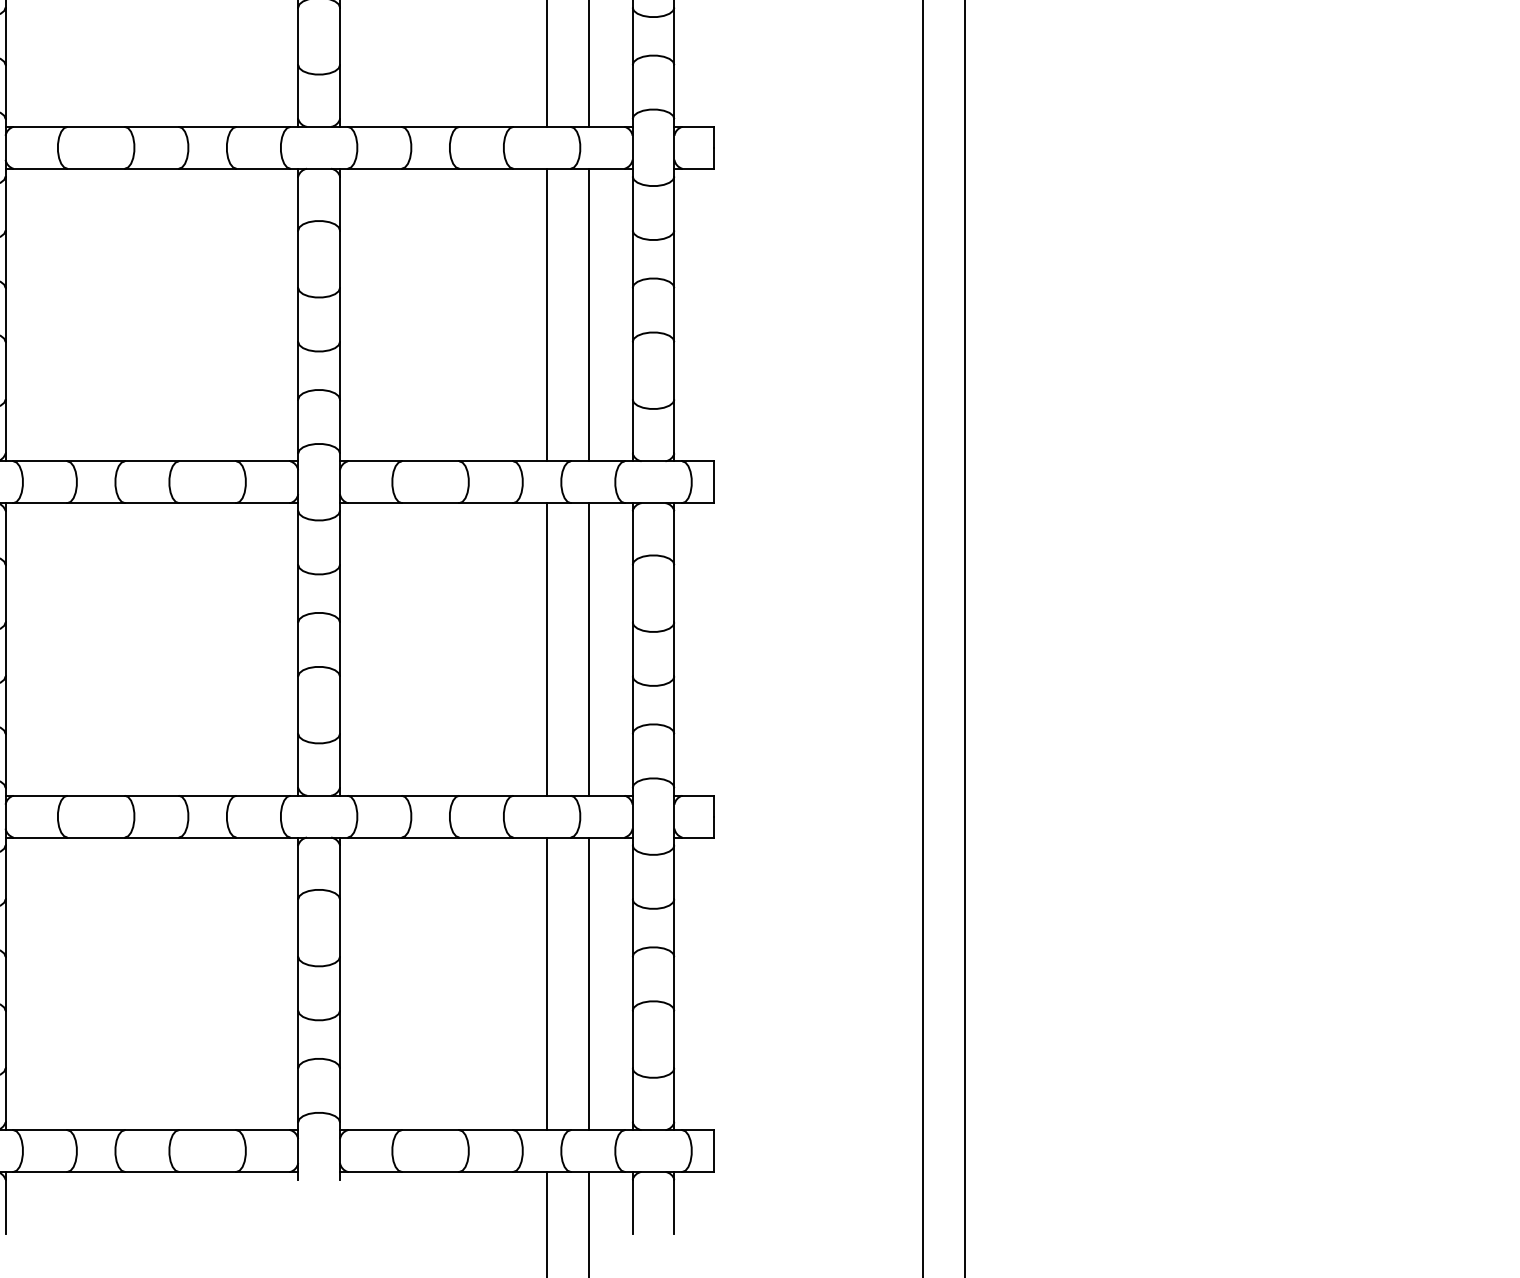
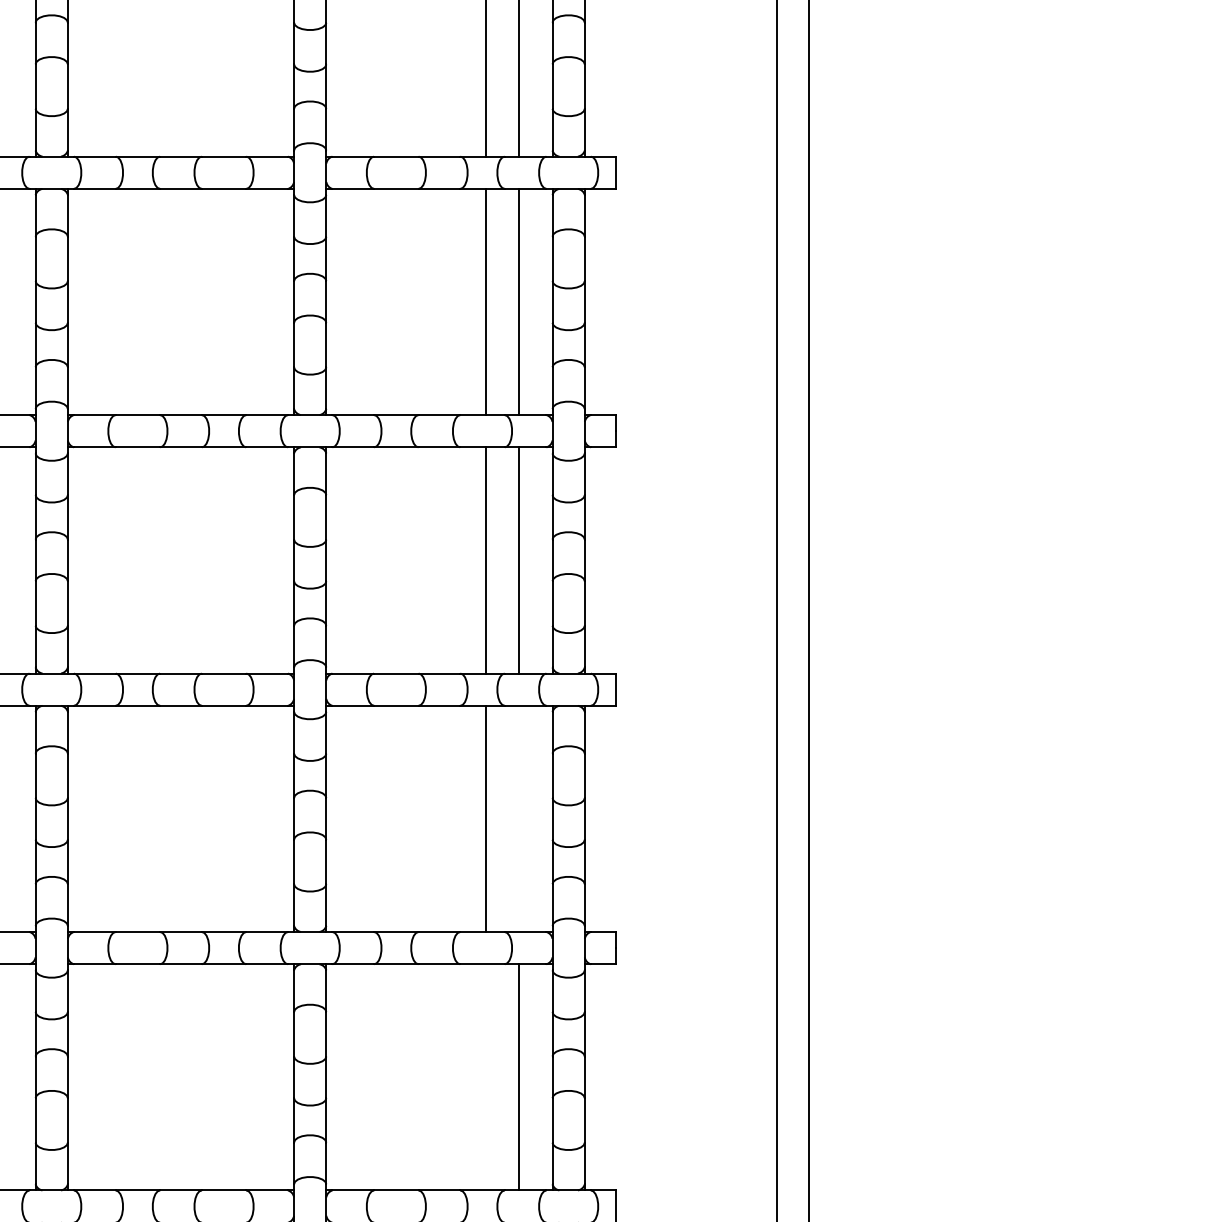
line: (588, 648) -> (518, 818), removed
line: (547, 984) -> (486, 1077), removed

